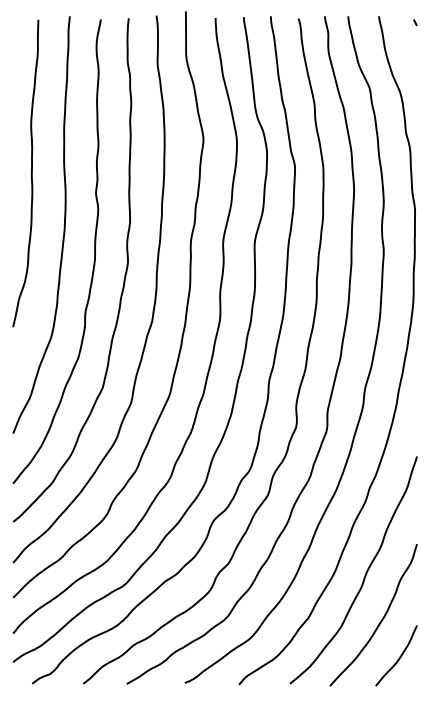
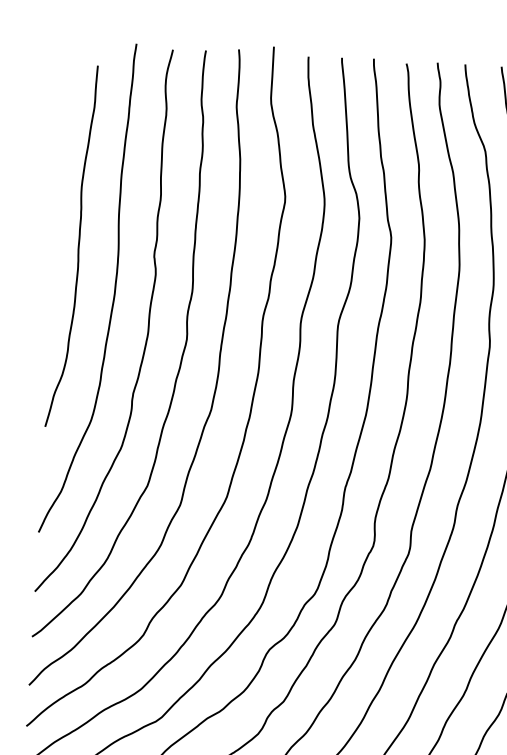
curve: (30, 173) -> (77, 246), moved

